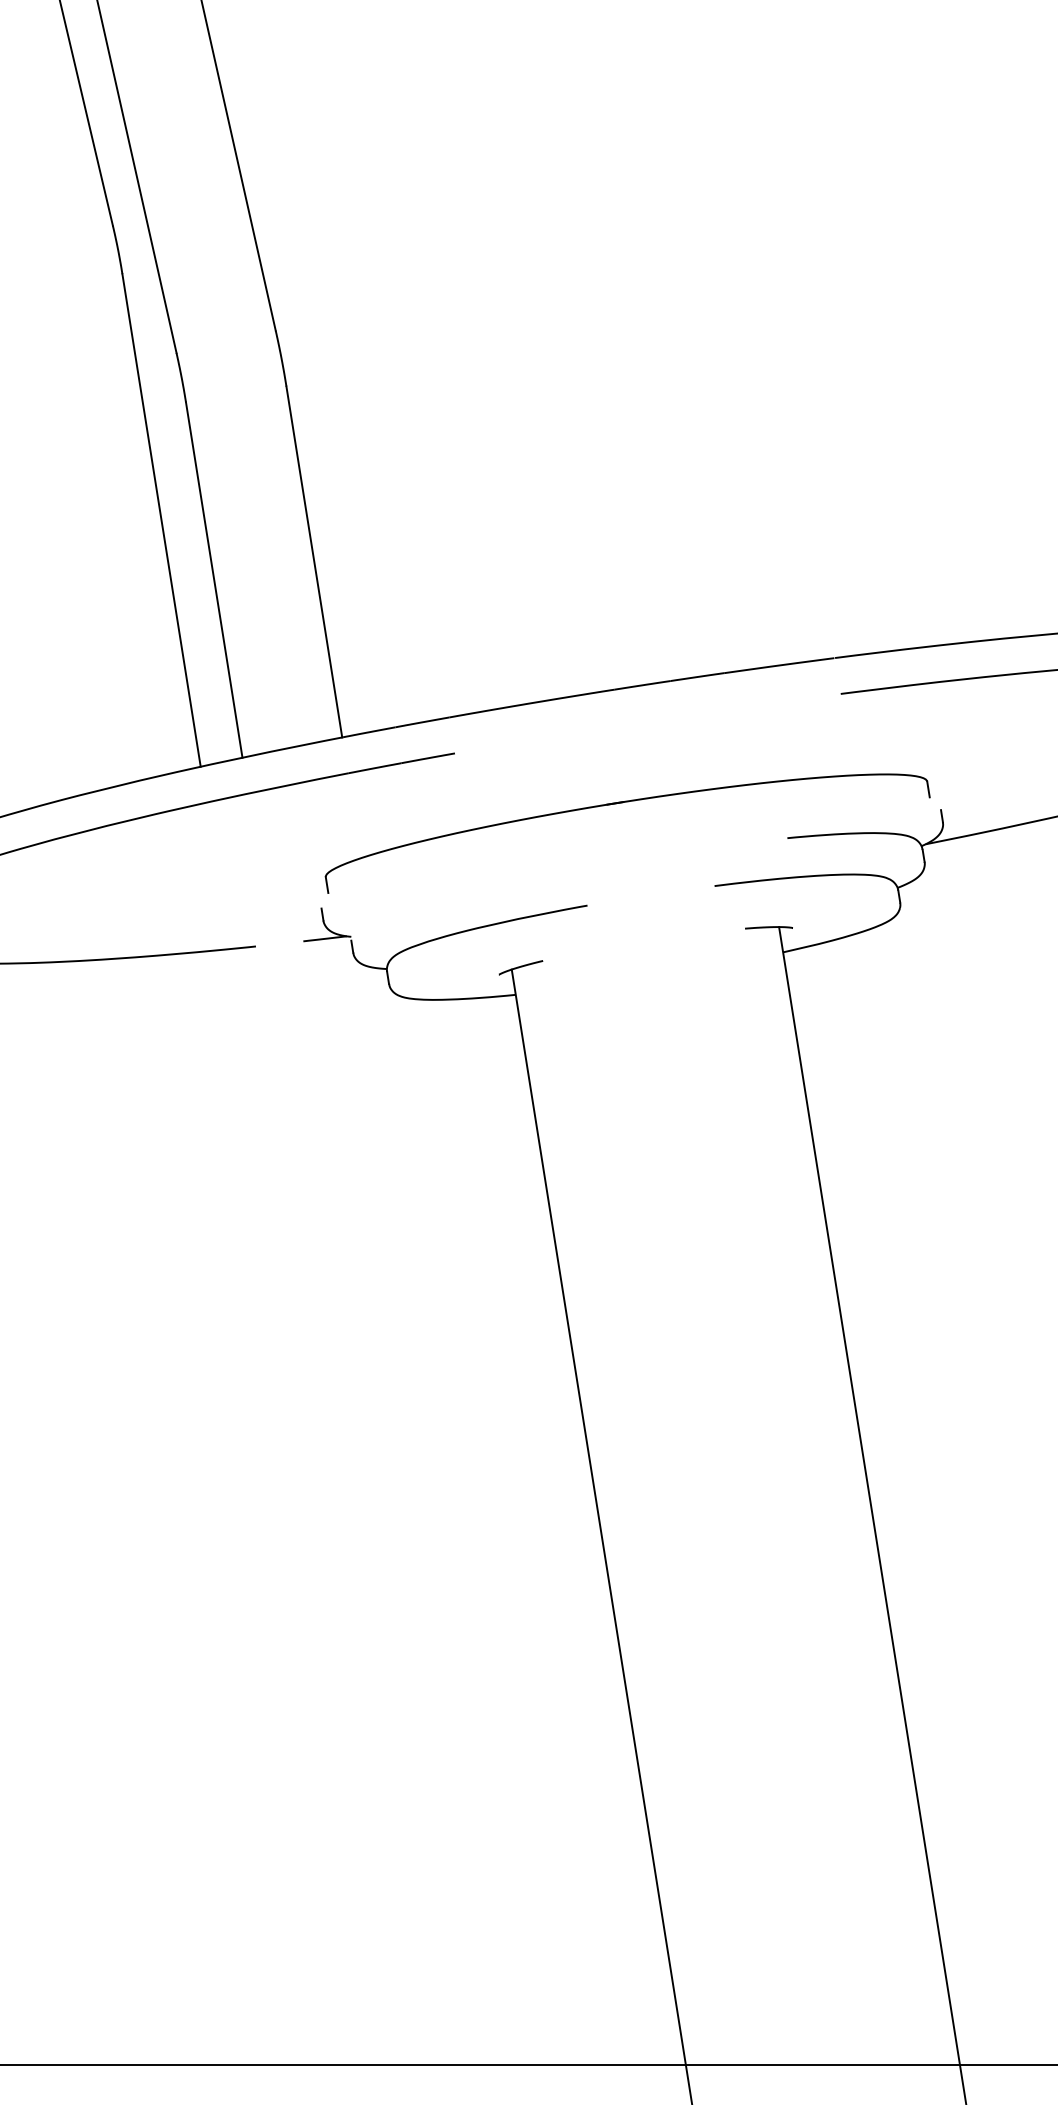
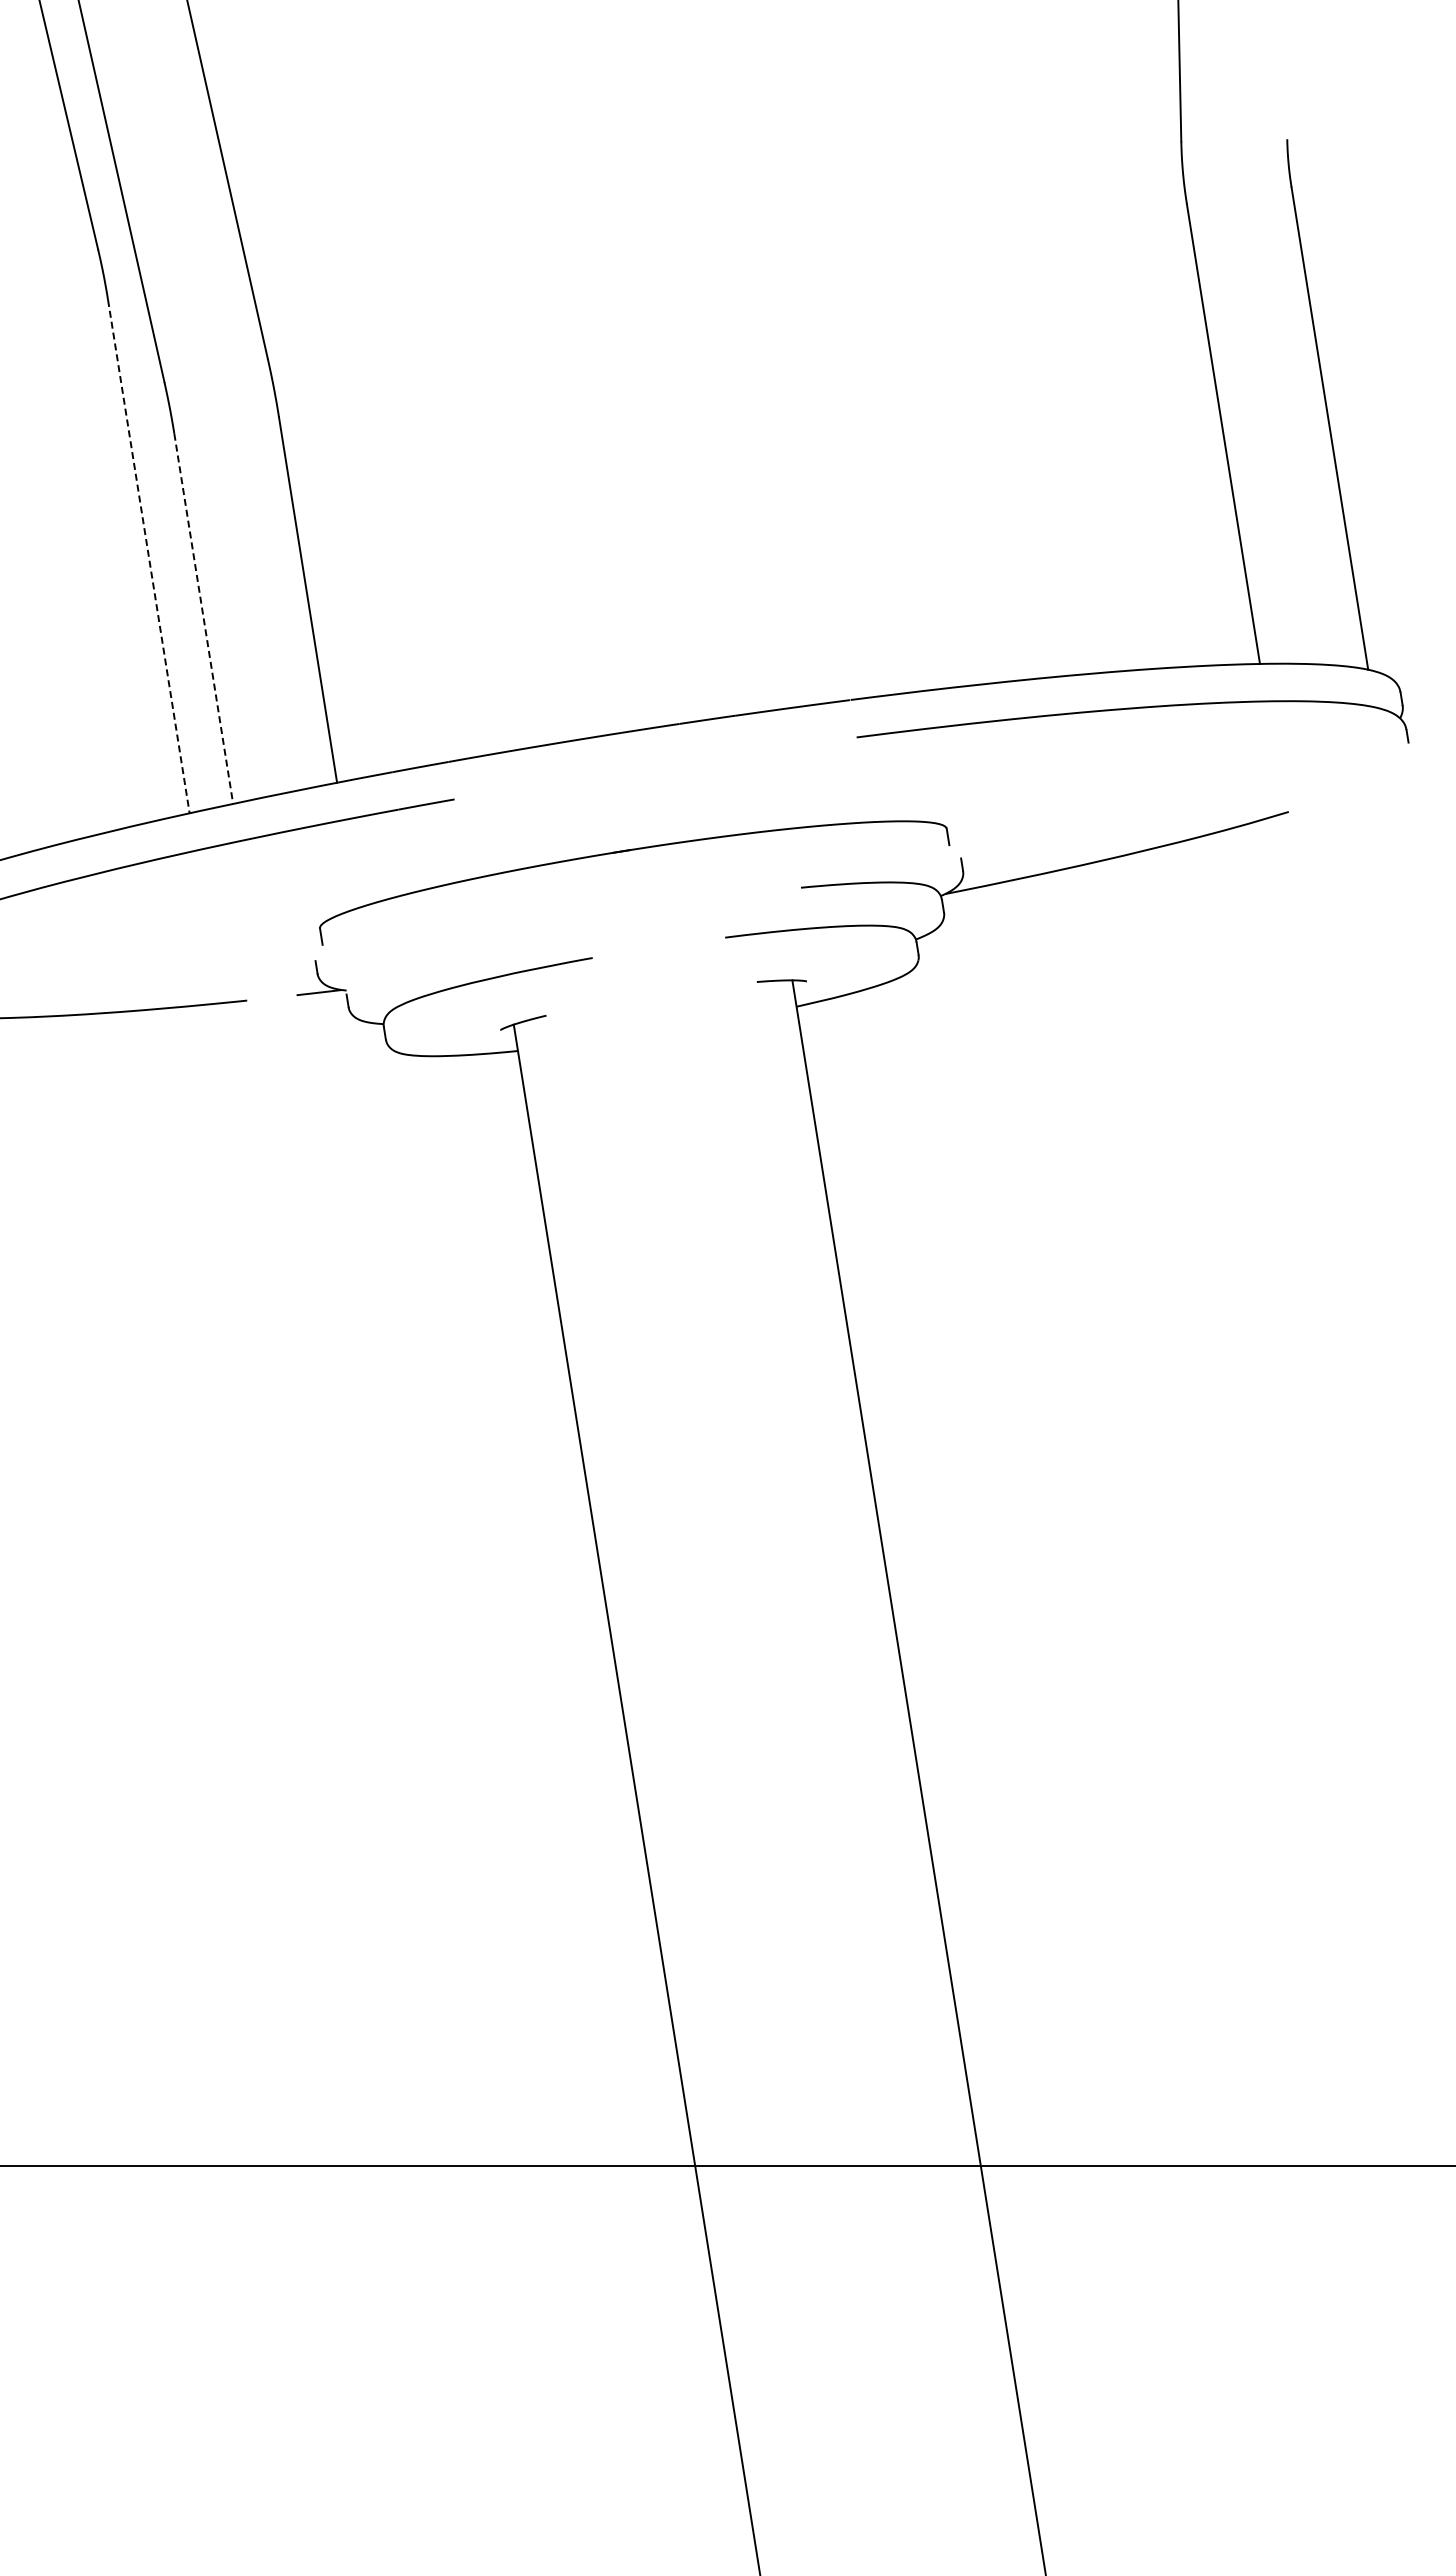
line: (161, 520) -> (148, 556), solid -> dashed
line: (214, 580) -> (203, 619), solid -> dashed

